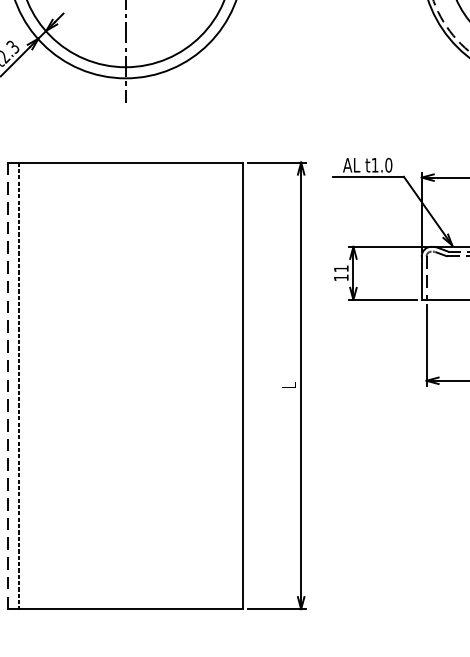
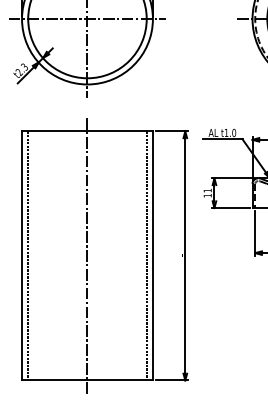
line: (125, 385) -> (87, 255), added
line: (231, 385) -> (146, 255), added
line: (9, 386) -> (22, 256), dashed -> solid

